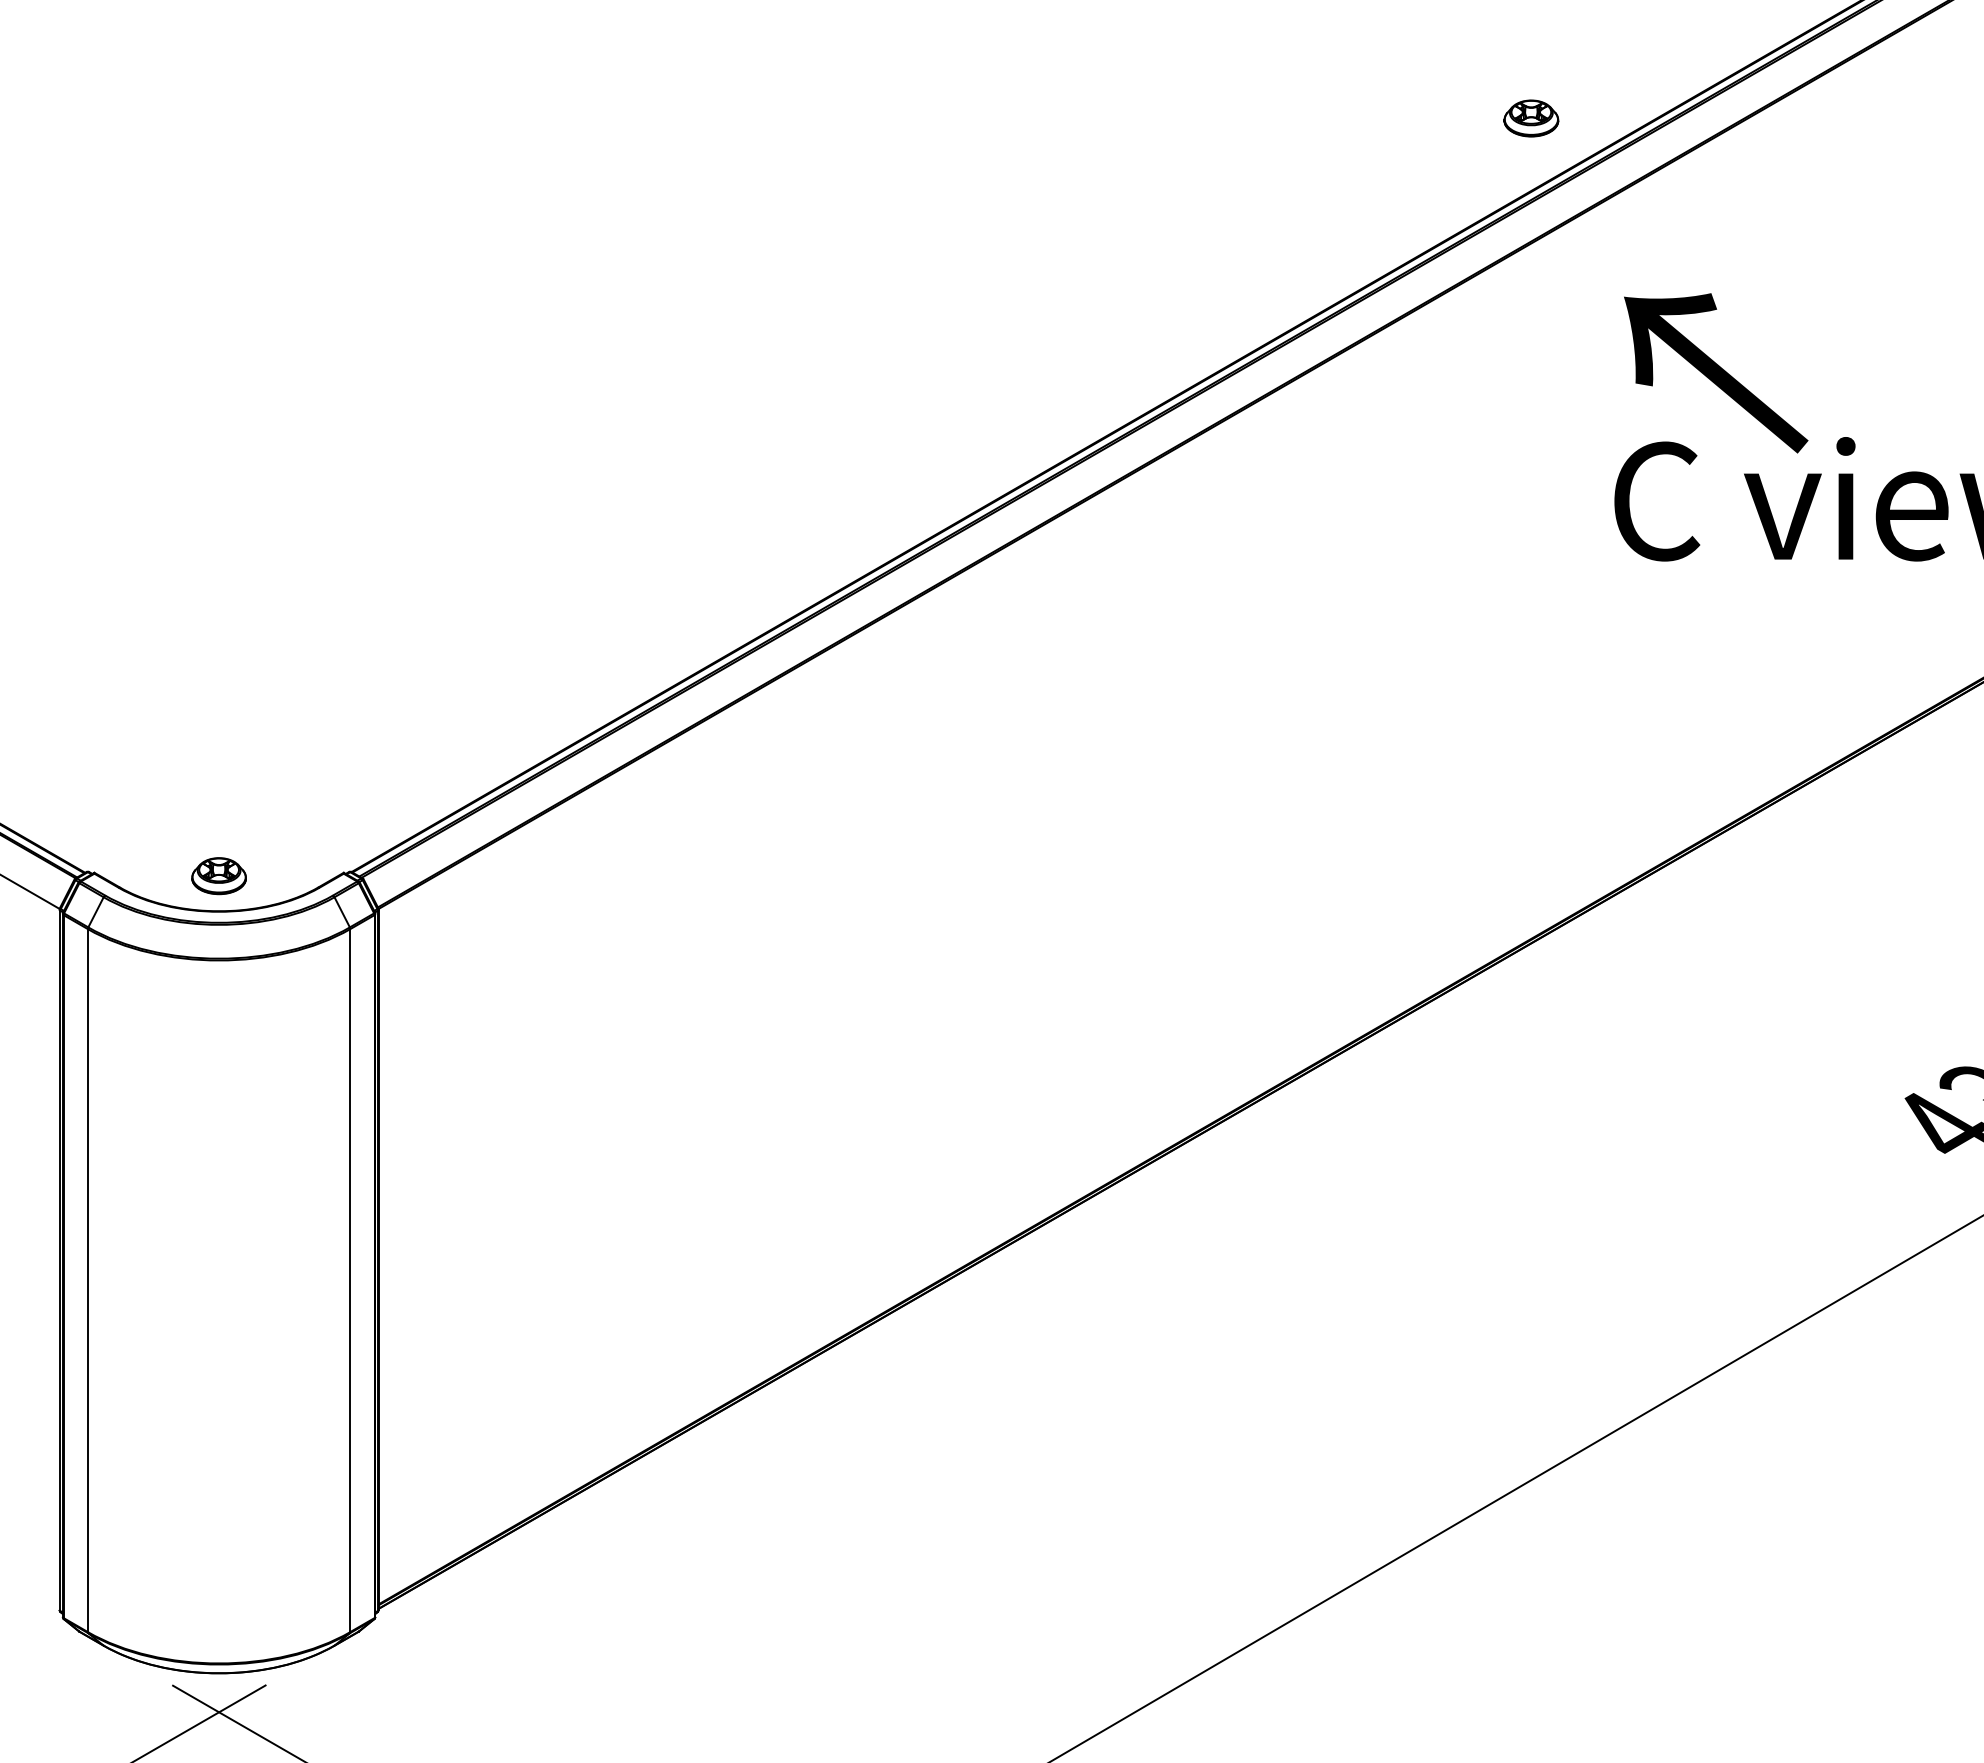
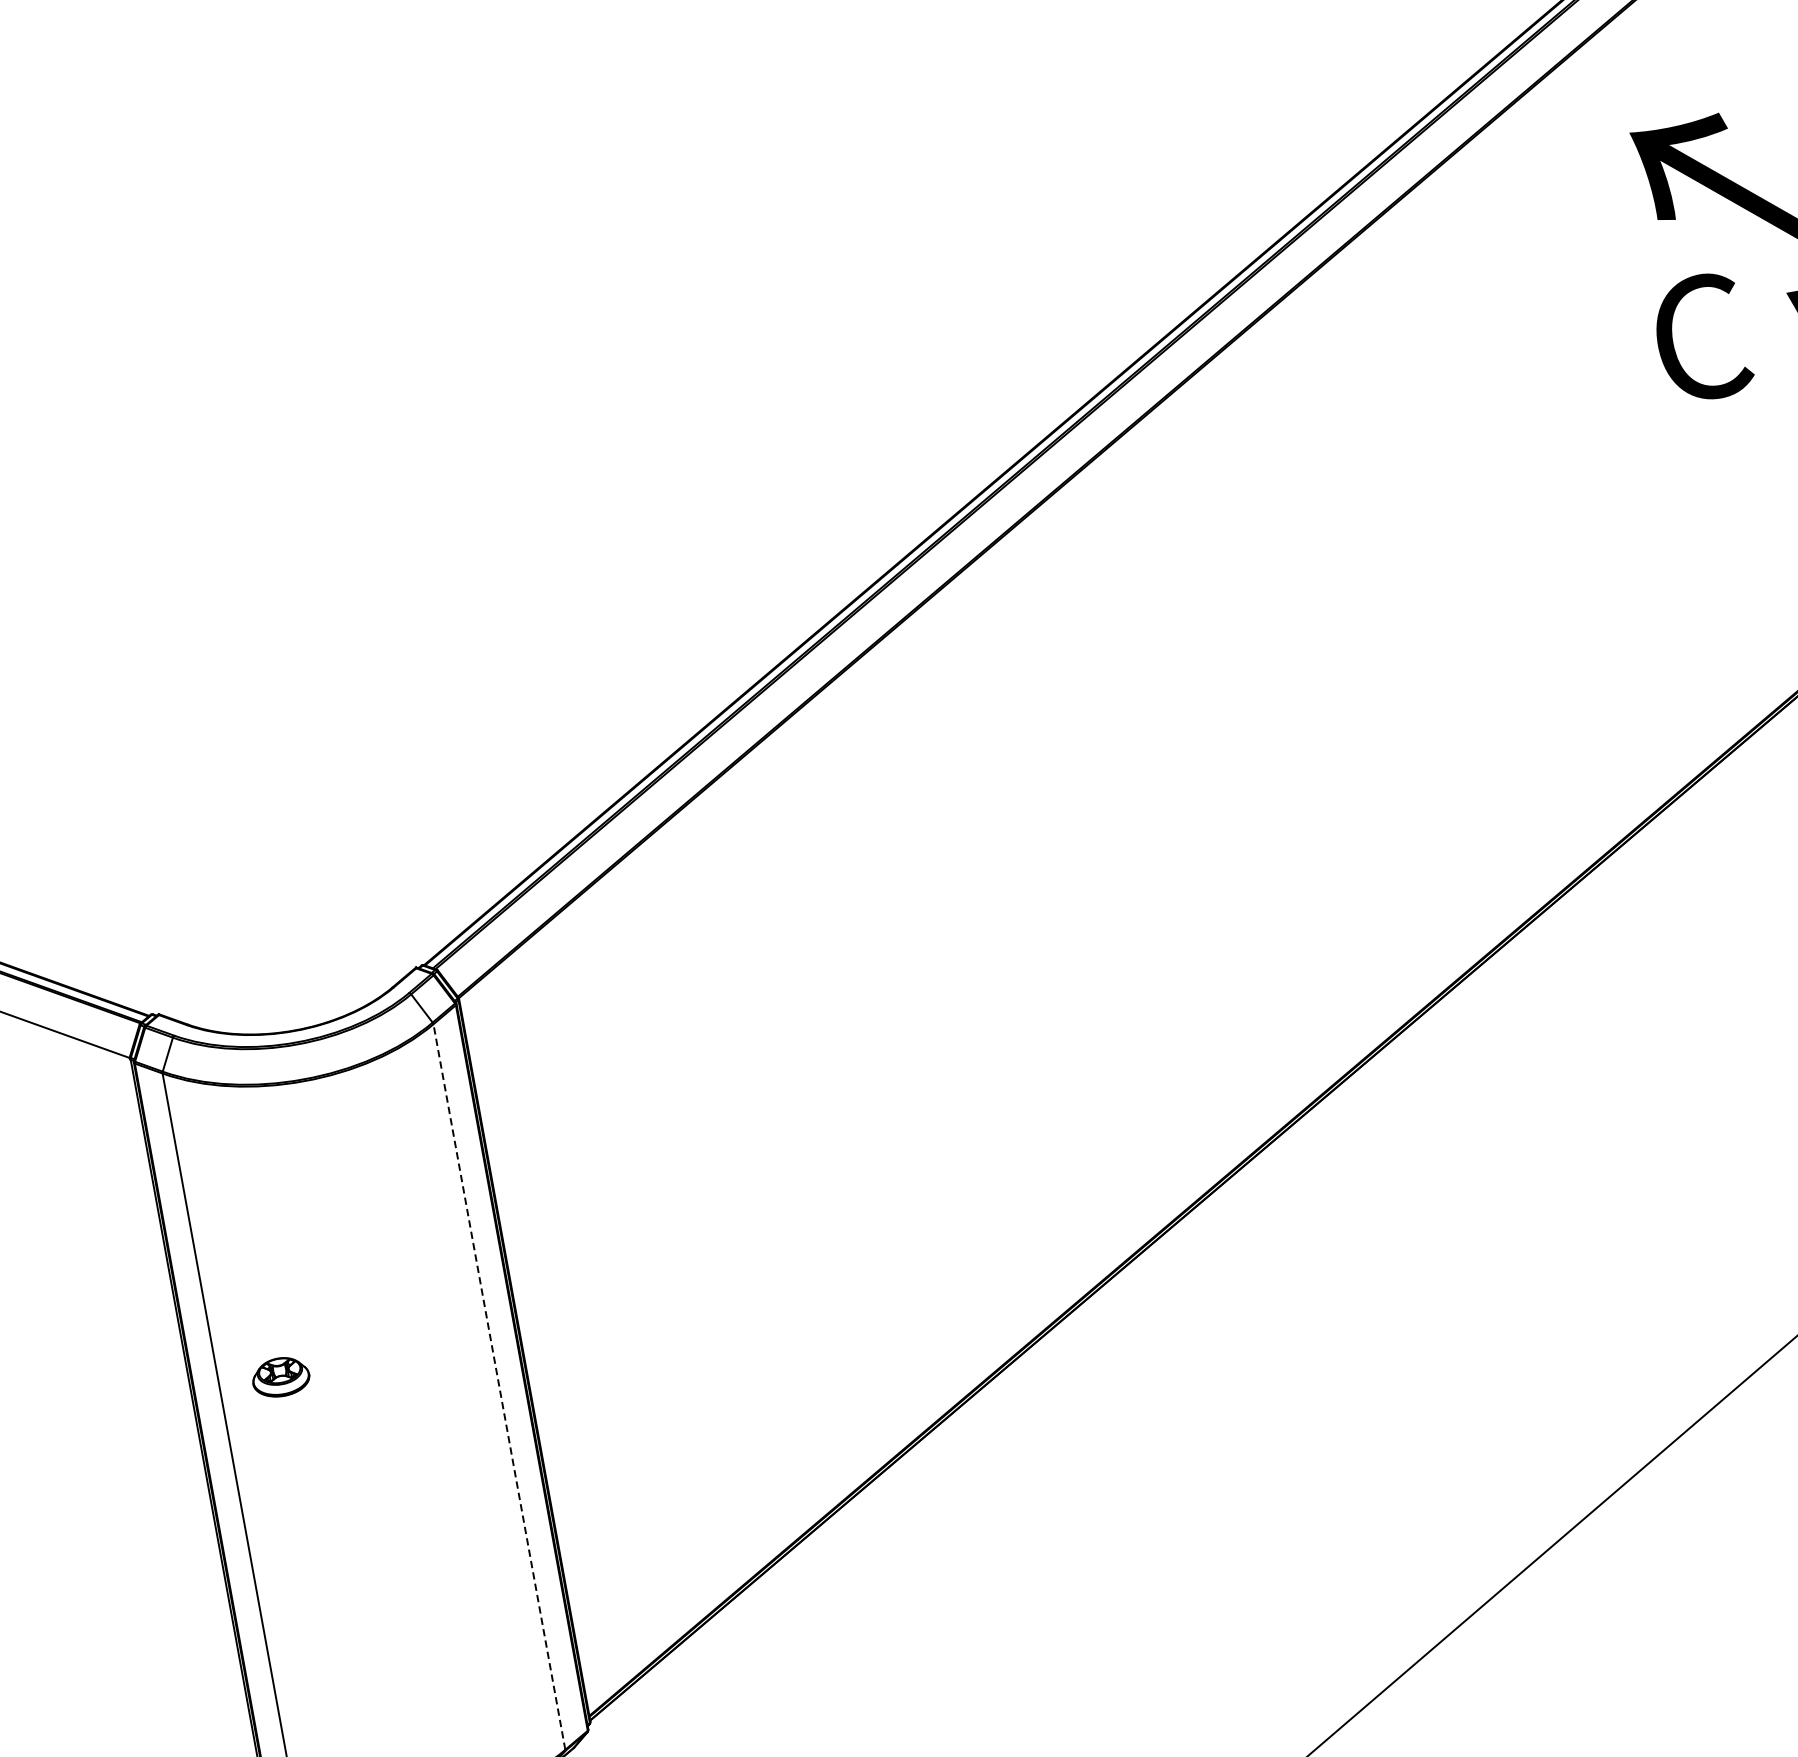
part: (218, 876) -> (280, 1377), moved
line: (350, 1280) -> (499, 1386), solid -> dashed

